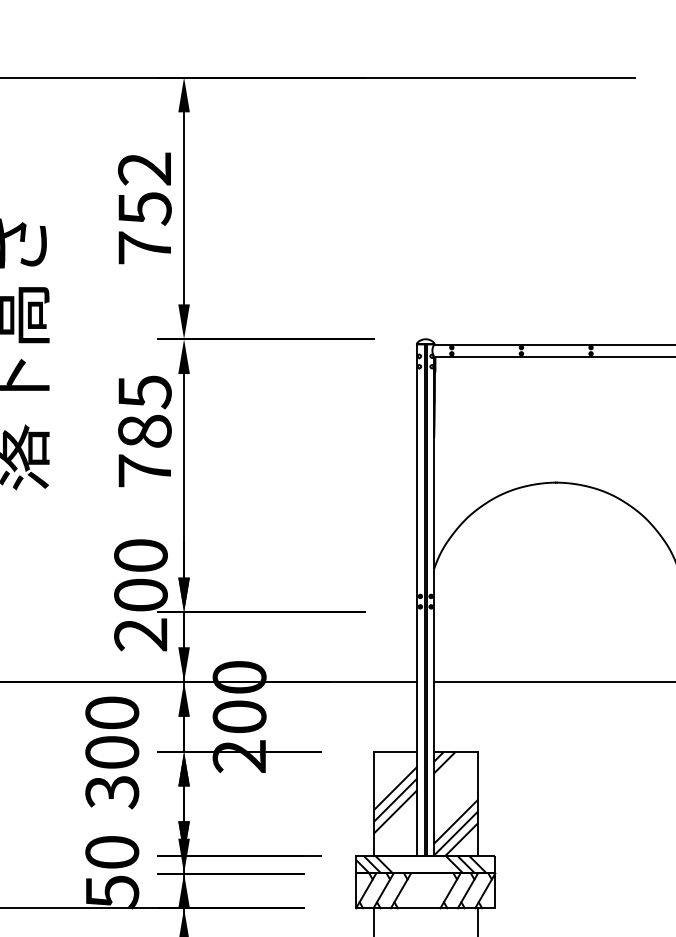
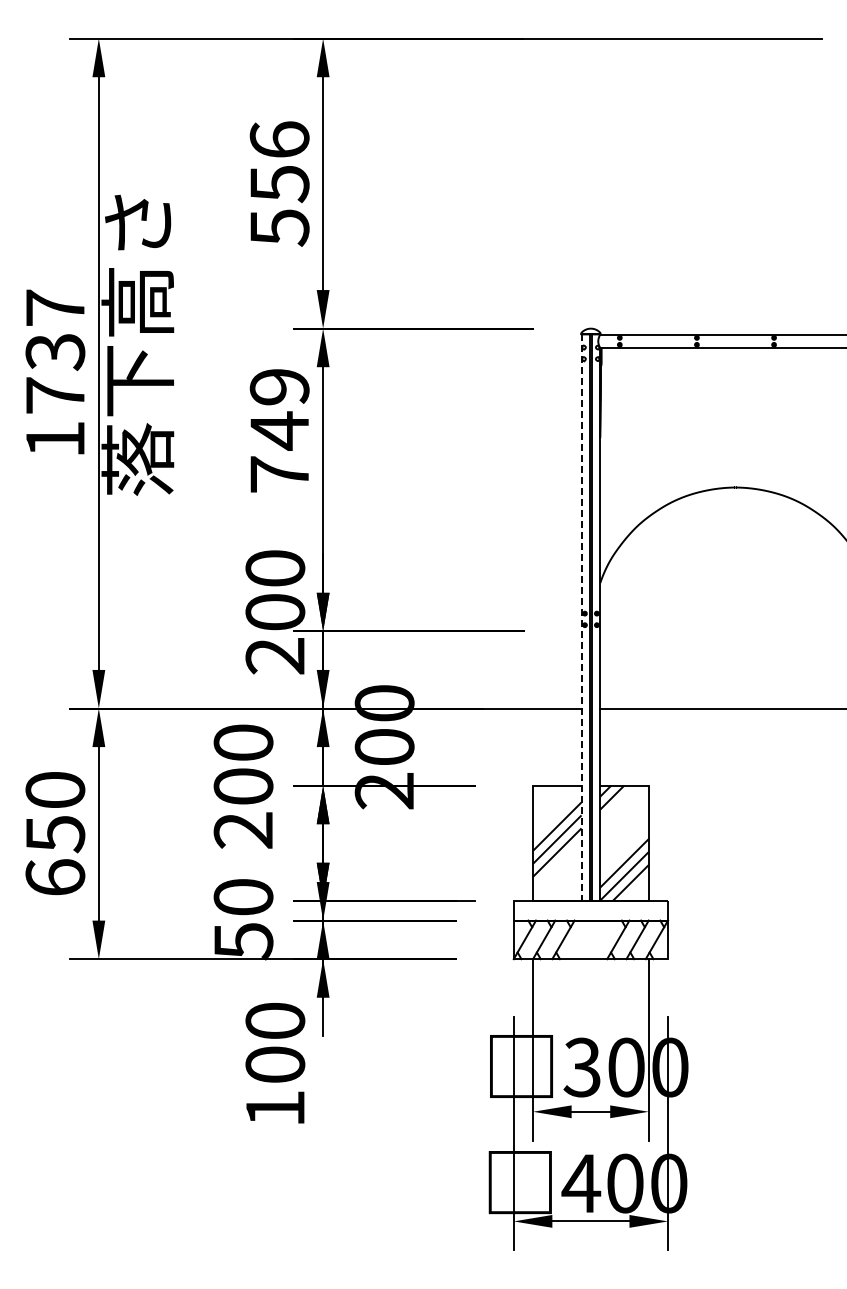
text: (144, 208) -> (279, 183), 752 -> 556
text: (144, 412) -> (279, 409), 785 -> 749
line: (417, 600) -> (581, 618), solid -> dashed
text: (112, 792) -> (243, 830), 300 -> 200
hatch: (420, 864) -> (585, 910), removed

